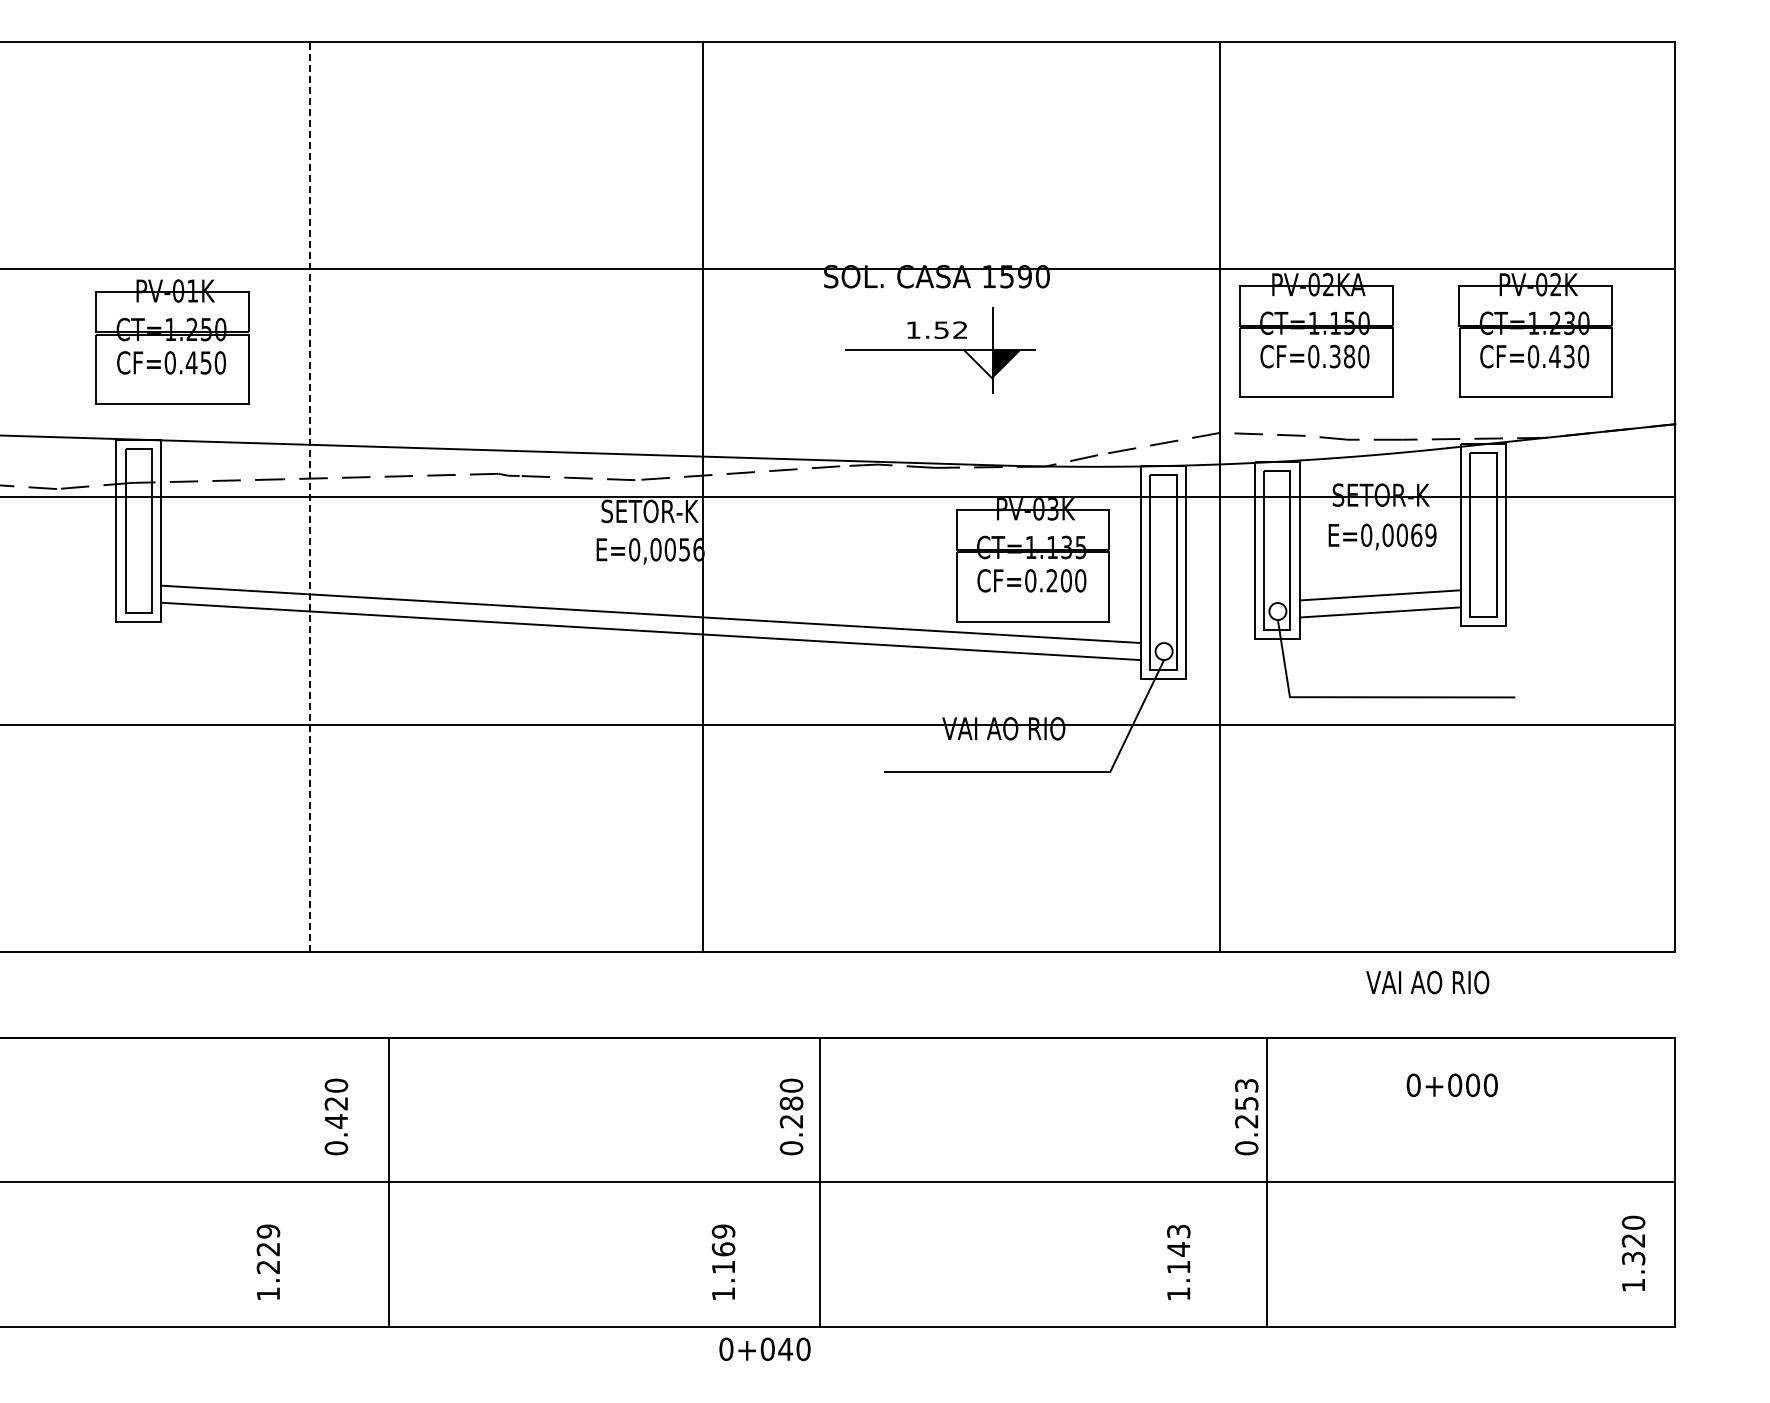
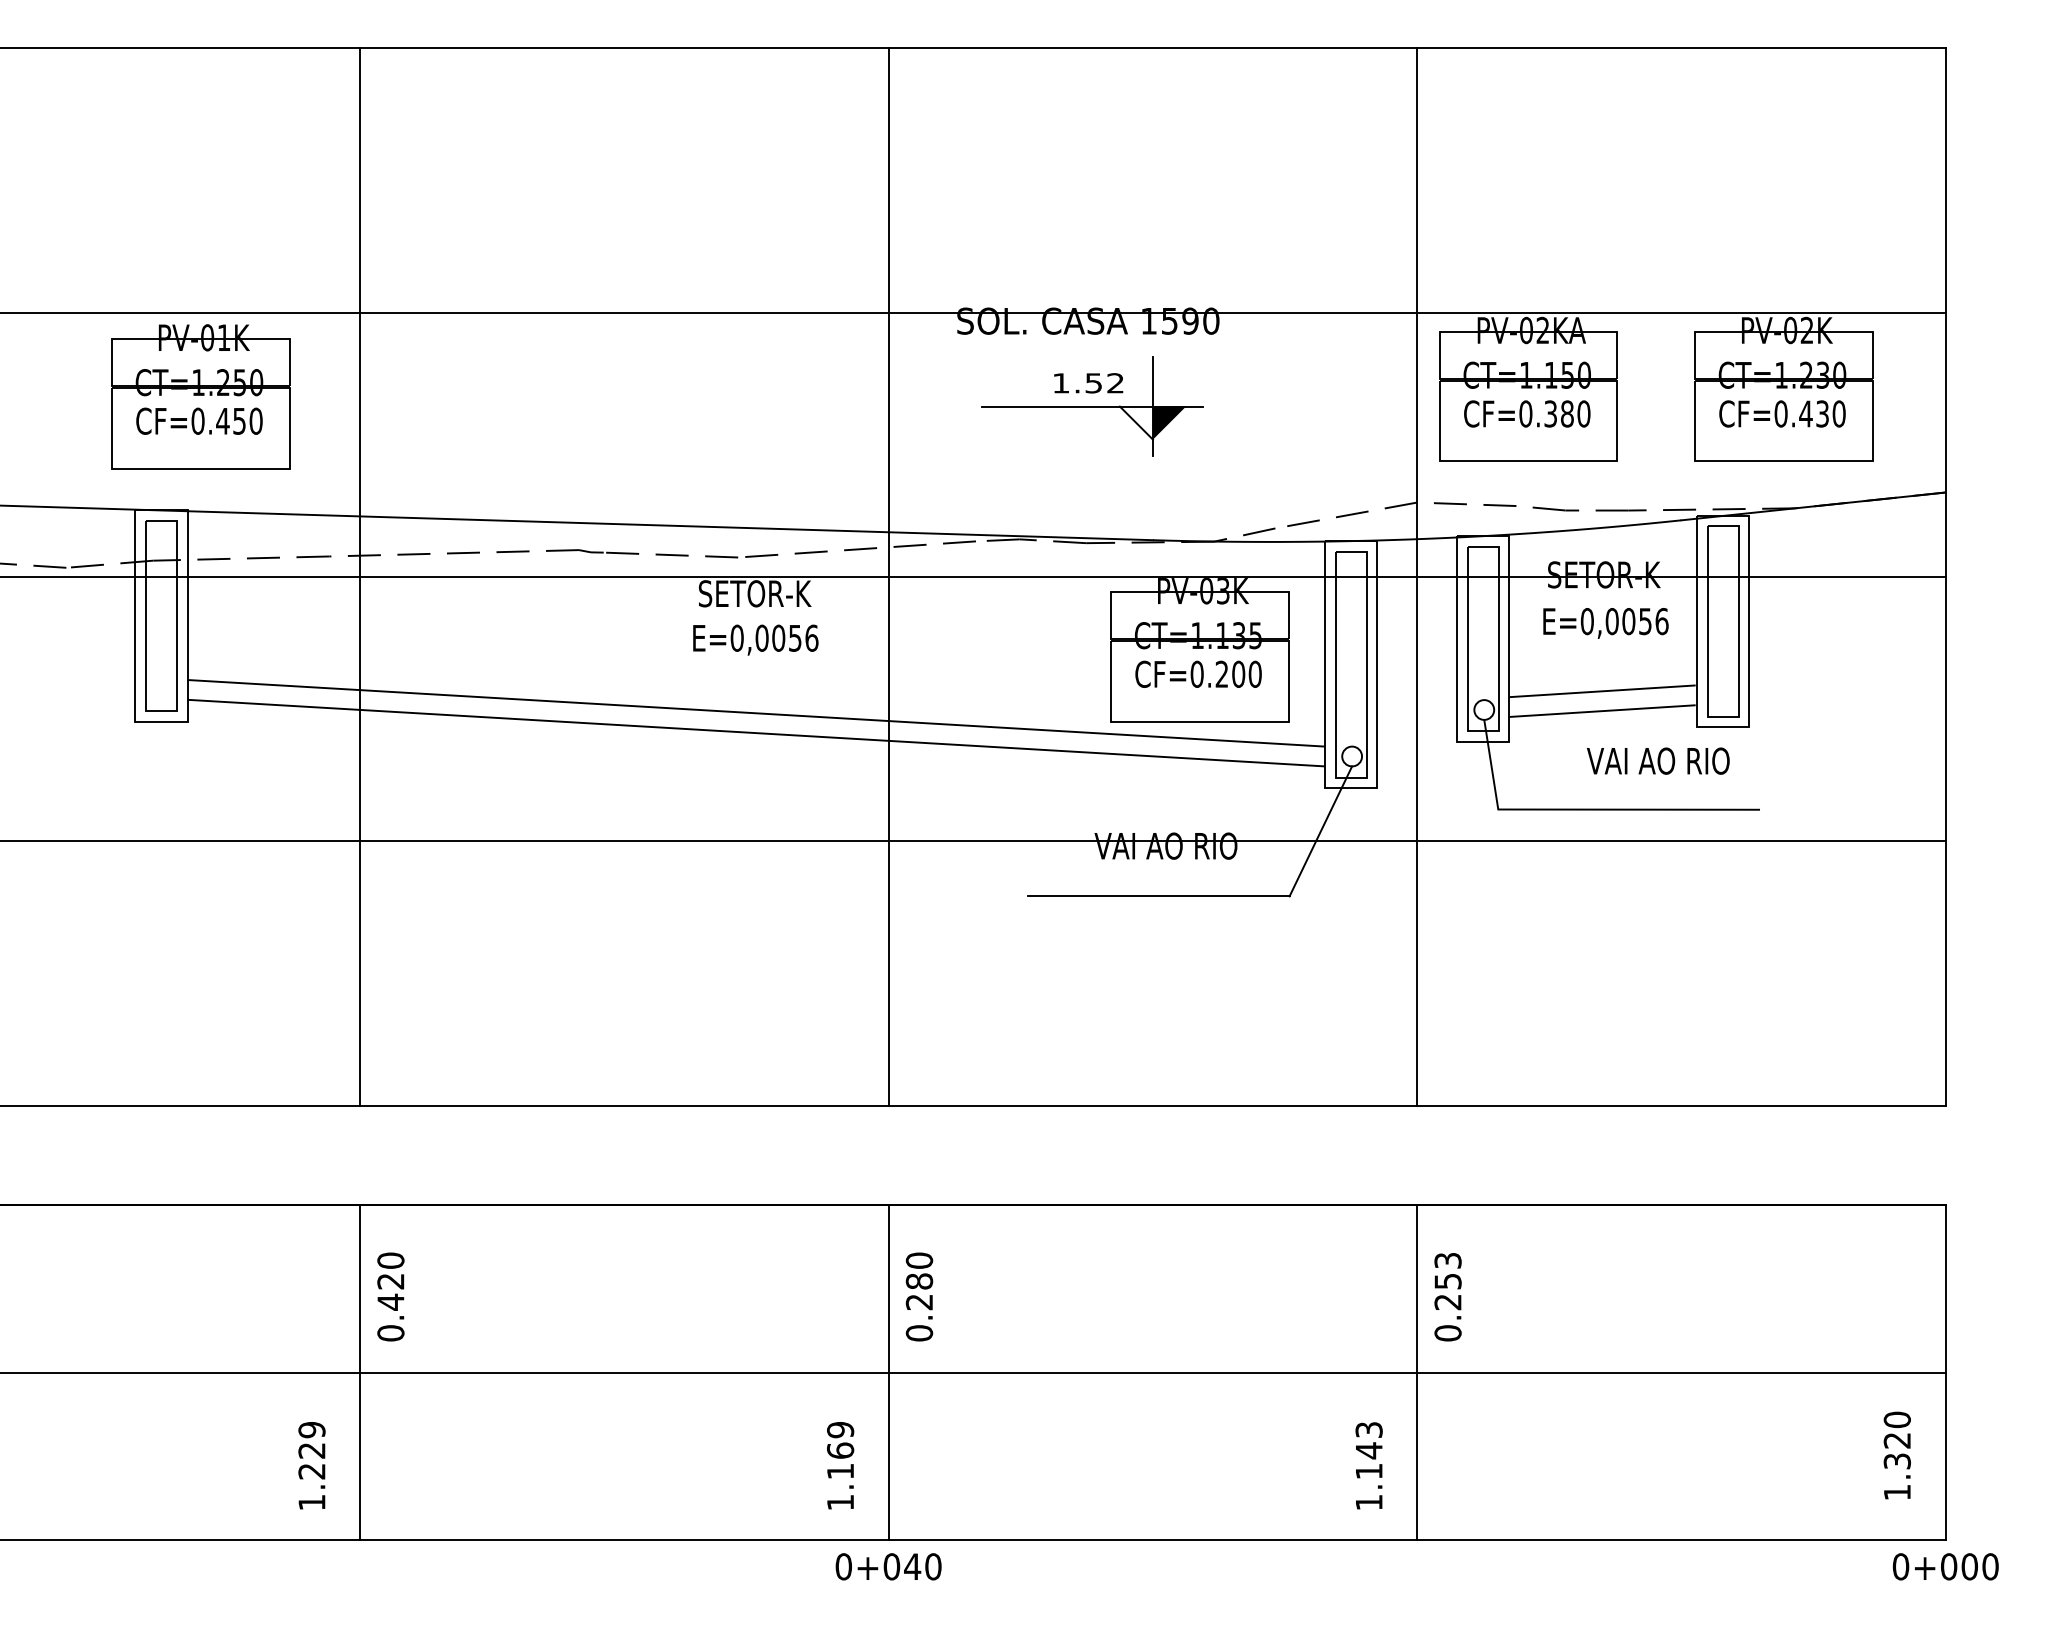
line: (309, 496) -> (359, 576), dashed -> solid
line: (703, 496) -> (889, 576), moved
text: (1423, 535) -> (1653, 621), E=0,0069 -> E=0,0056
text: (1427, 982) -> (1658, 761), moved
text: (1451, 1084) -> (1944, 1565), moved
line: (388, 1181) -> (359, 1371), moved
line: (820, 1181) -> (889, 1371), moved
line: (1267, 1181) -> (1417, 1371), moved

